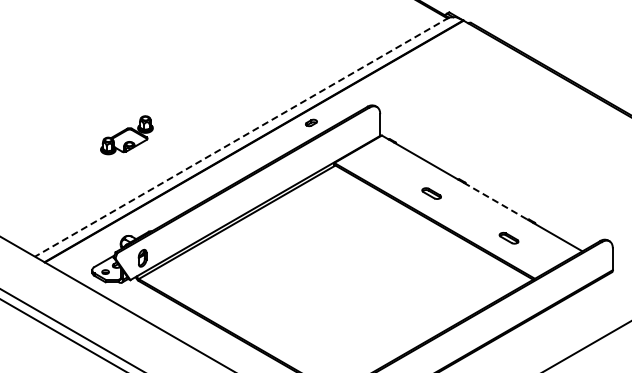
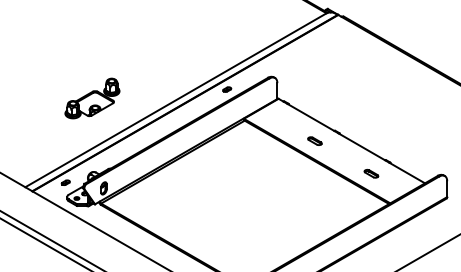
part: (126, 135) -> (92, 98), size x1.43
line: (241, 137) -> (176, 100), dashed -> solid
line: (496, 201) -> (362, 146), dashed -> solid
part: (90, 250) -> (65, 182), added

